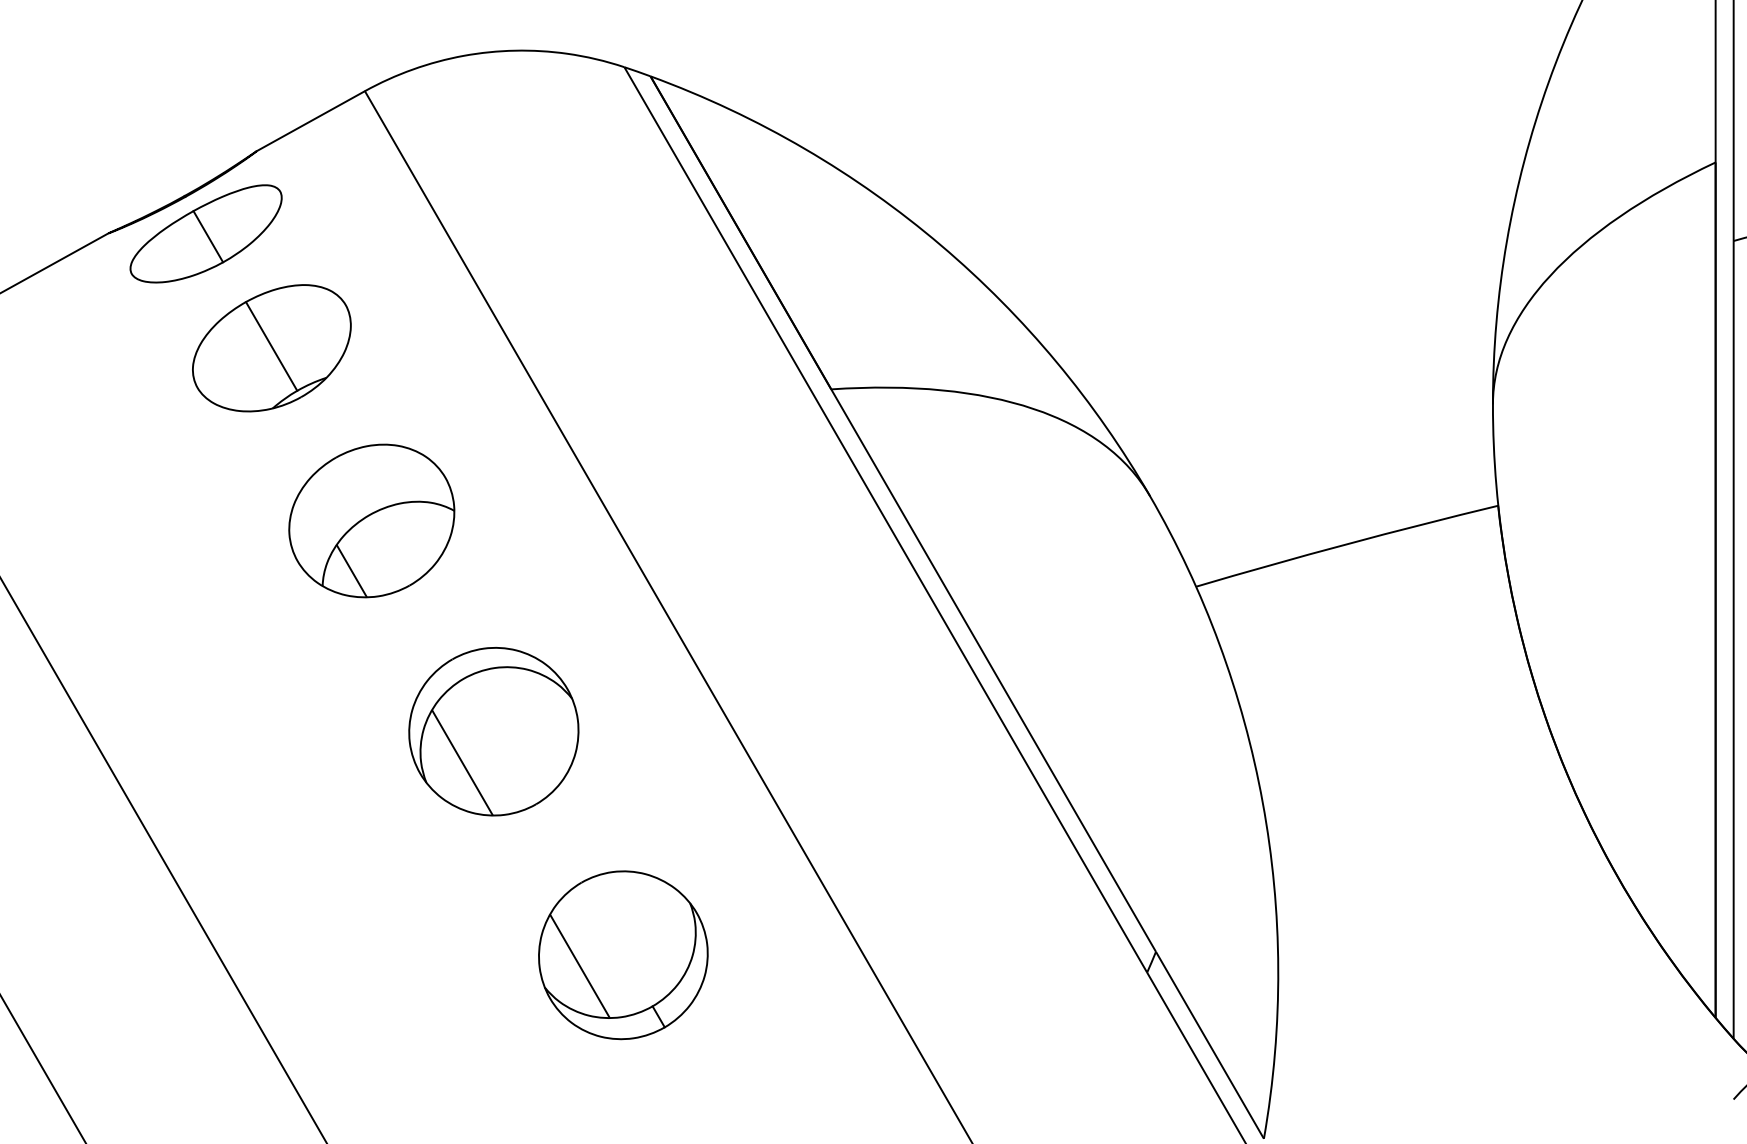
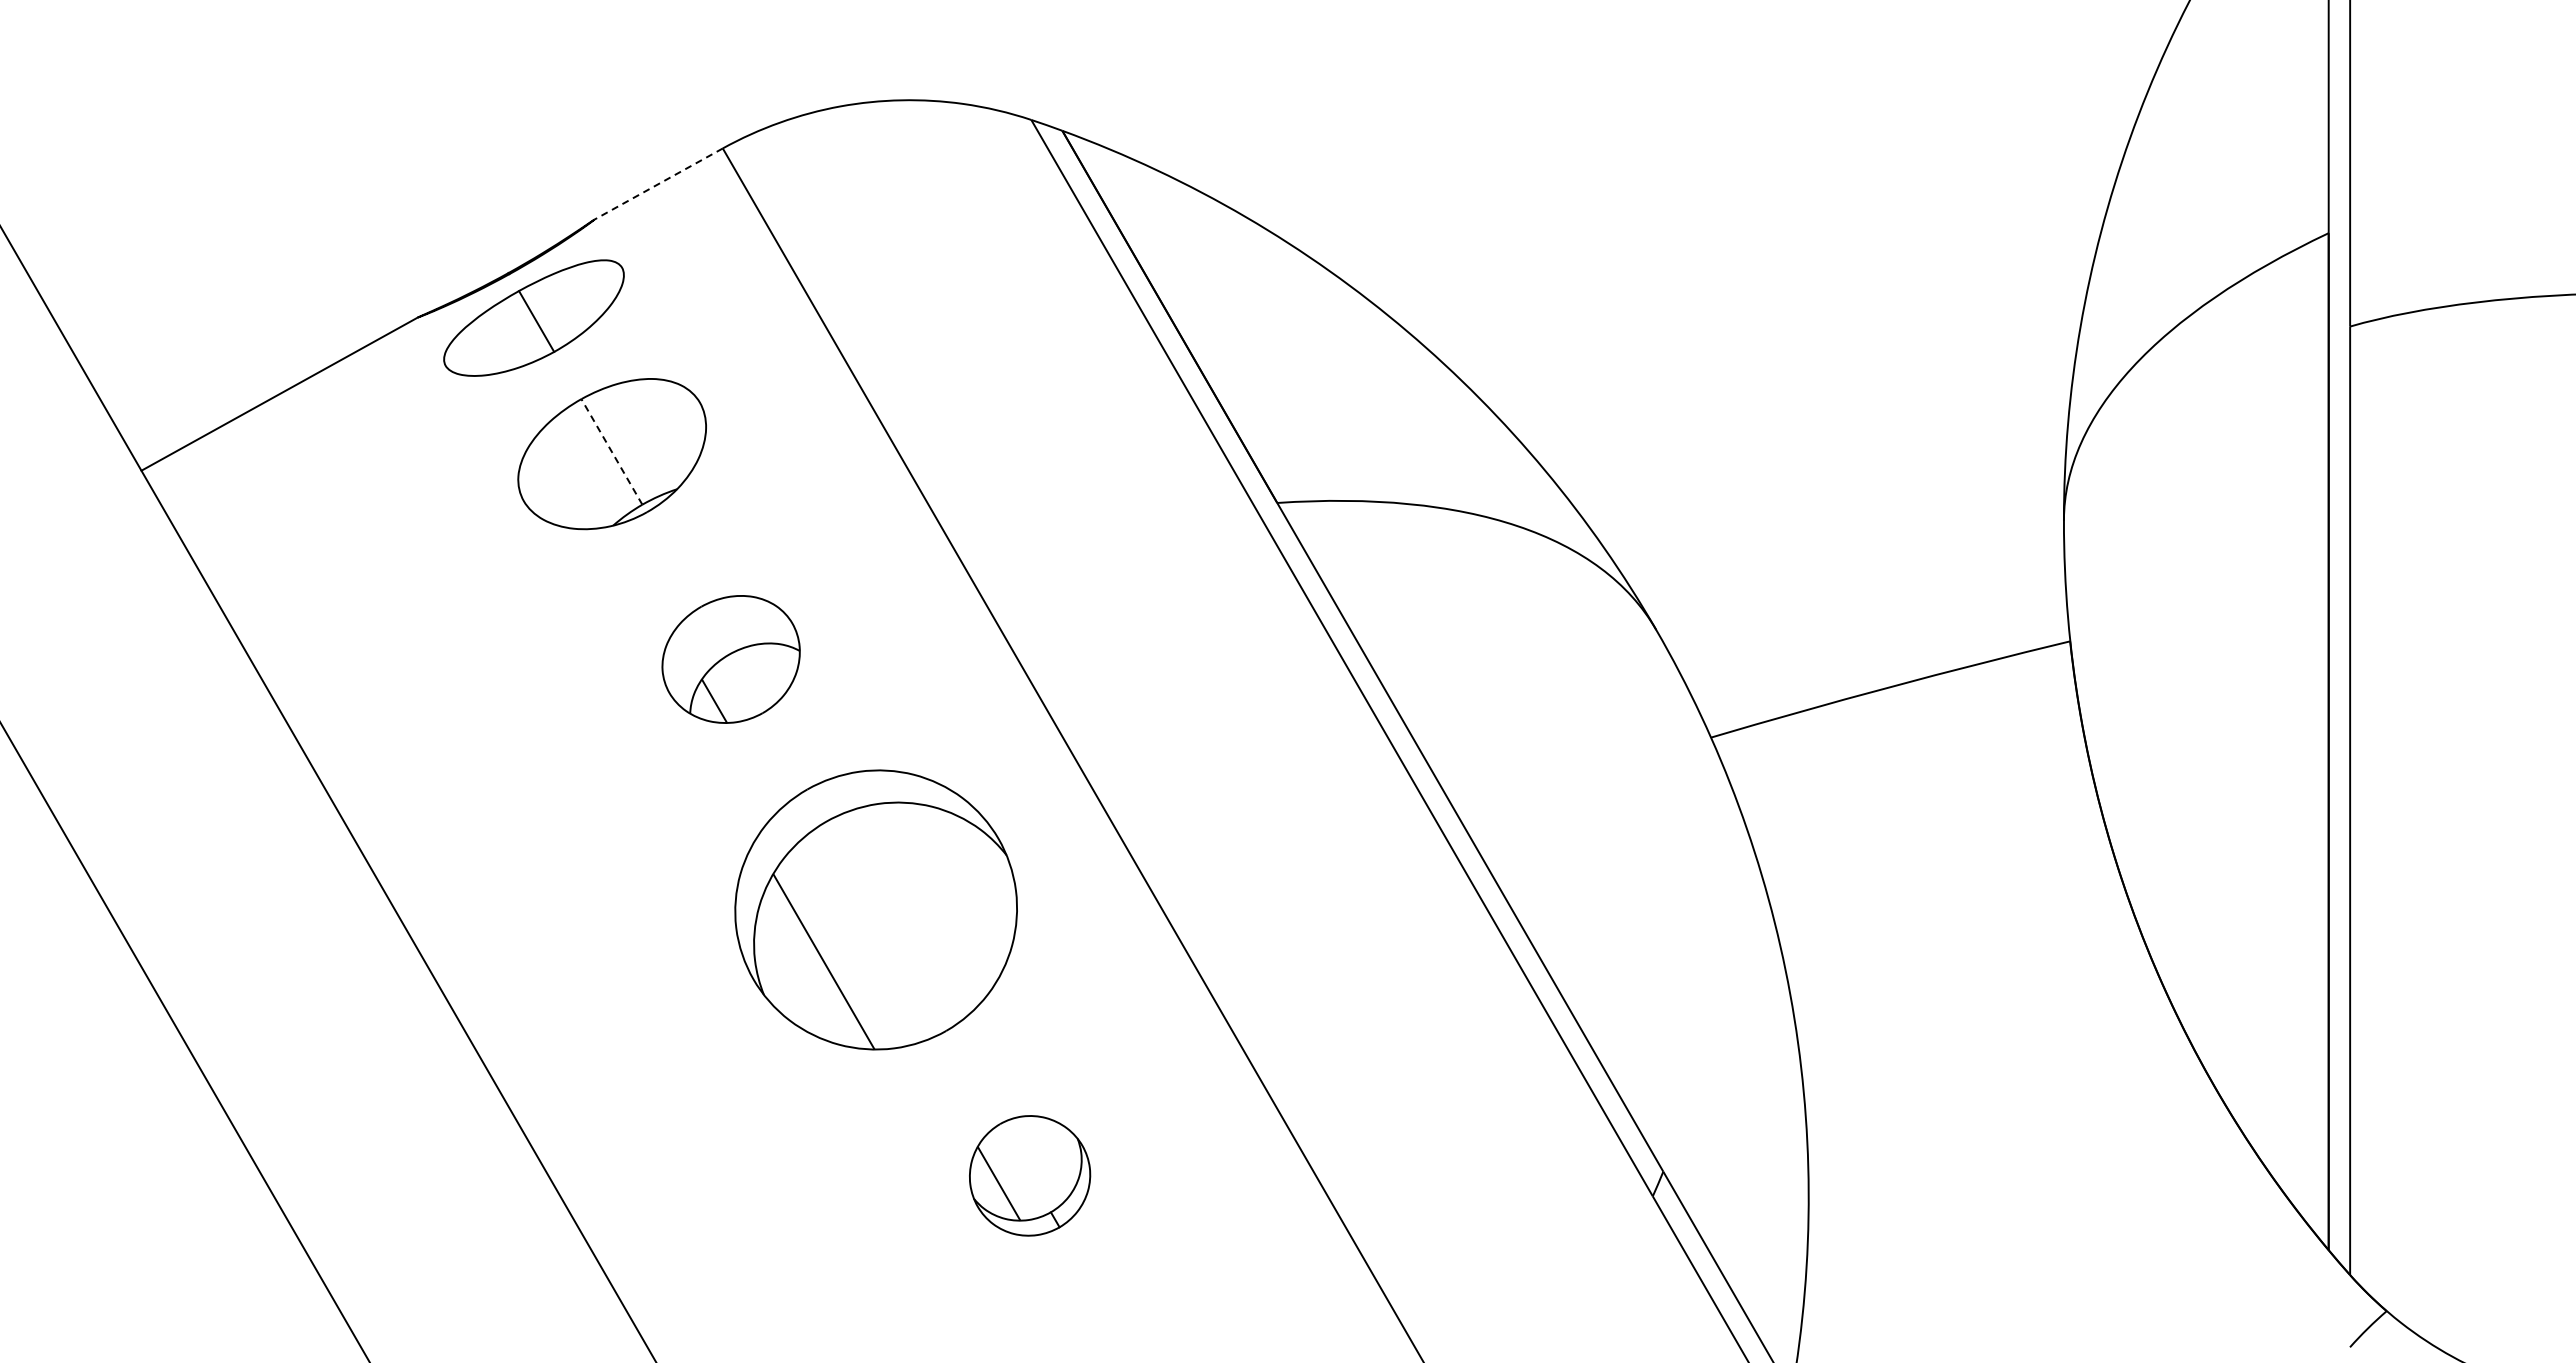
line: (310, 121) -> (658, 184), solid -> dashed
line: (271, 346) -> (611, 451), solid -> dashed
part: (372, 521) -> (731, 659), size x0.7
part: (493, 731) -> (875, 909), size x1.4
part: (622, 955) -> (1029, 1175), size x0.6

